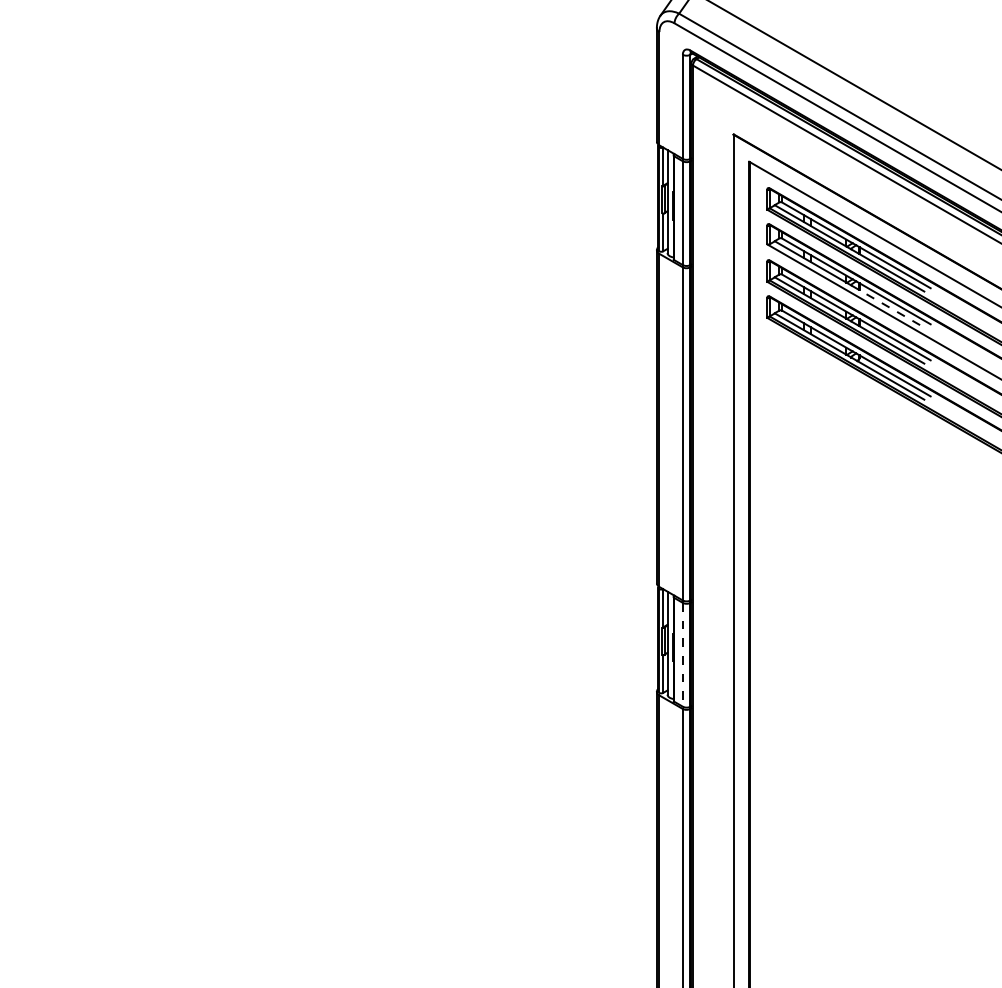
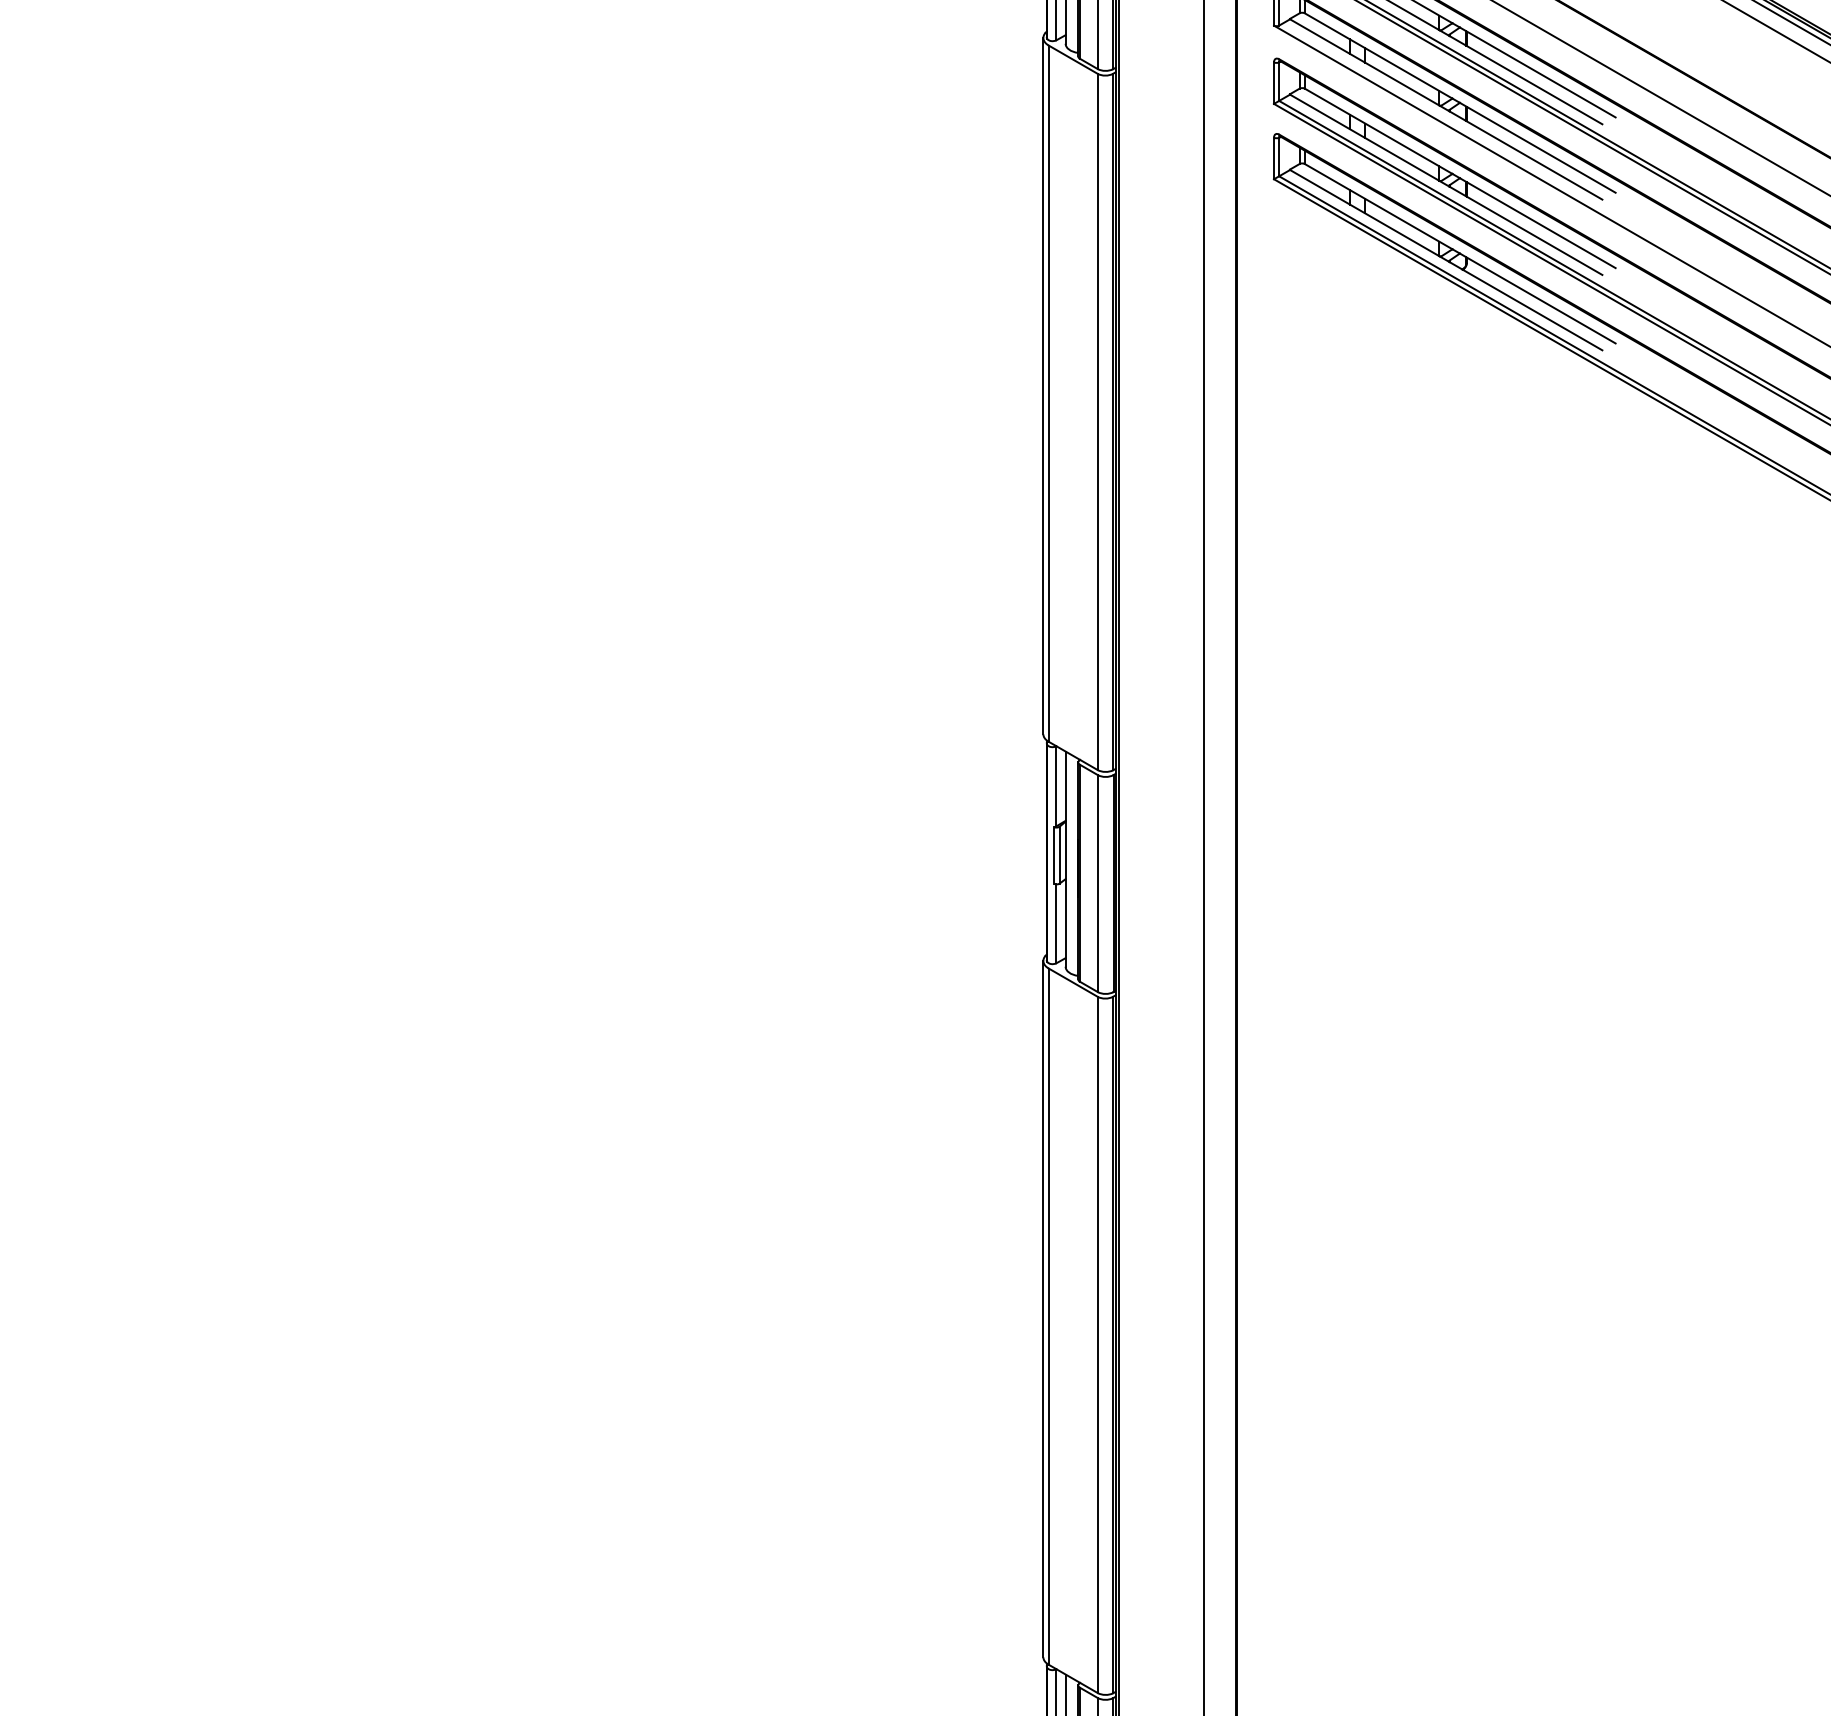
line: (888, 306) -> (1527, 155), dashed -> solid
line: (682, 654) -> (1096, 882), dashed -> solid

